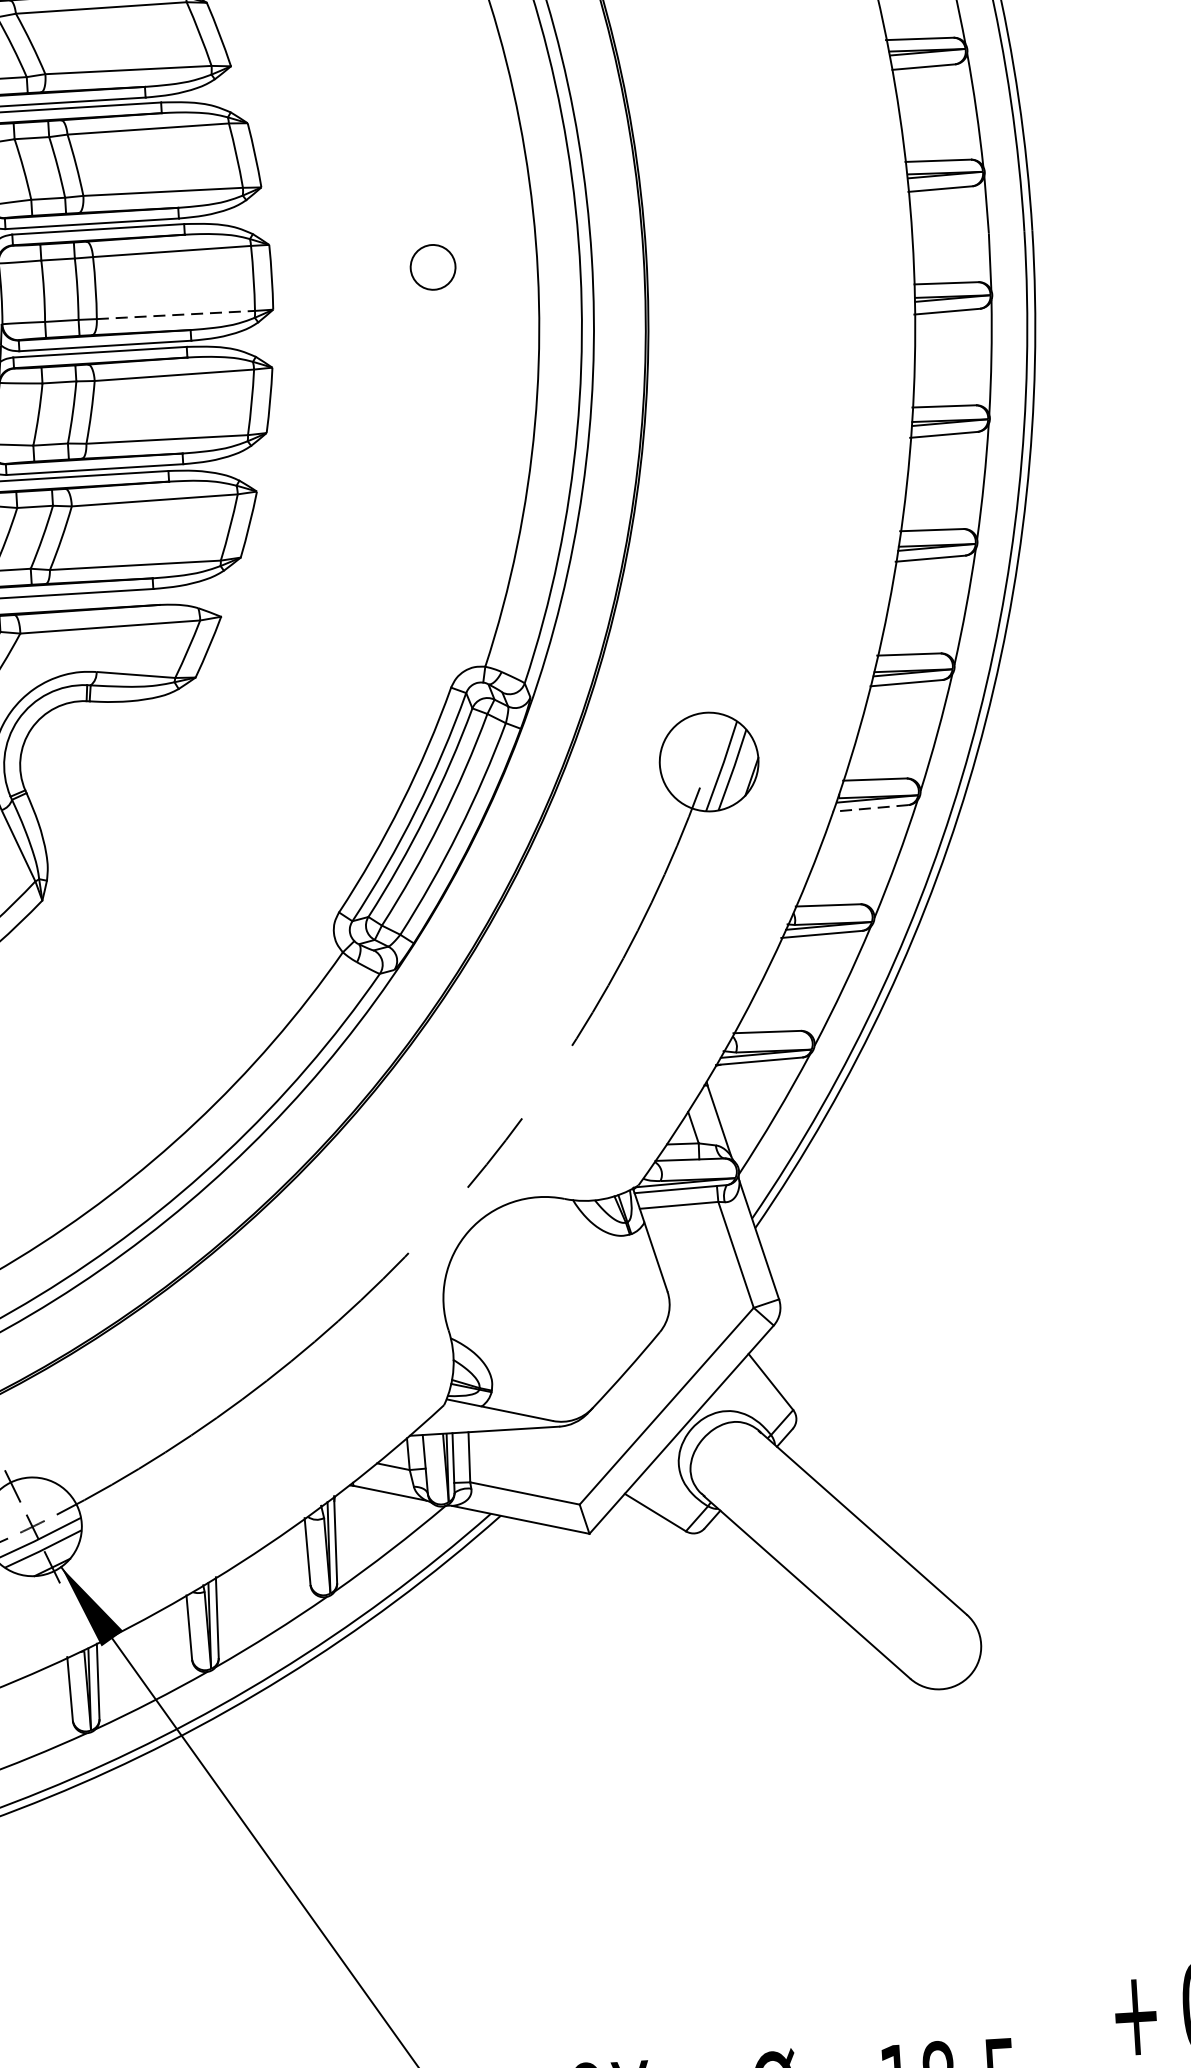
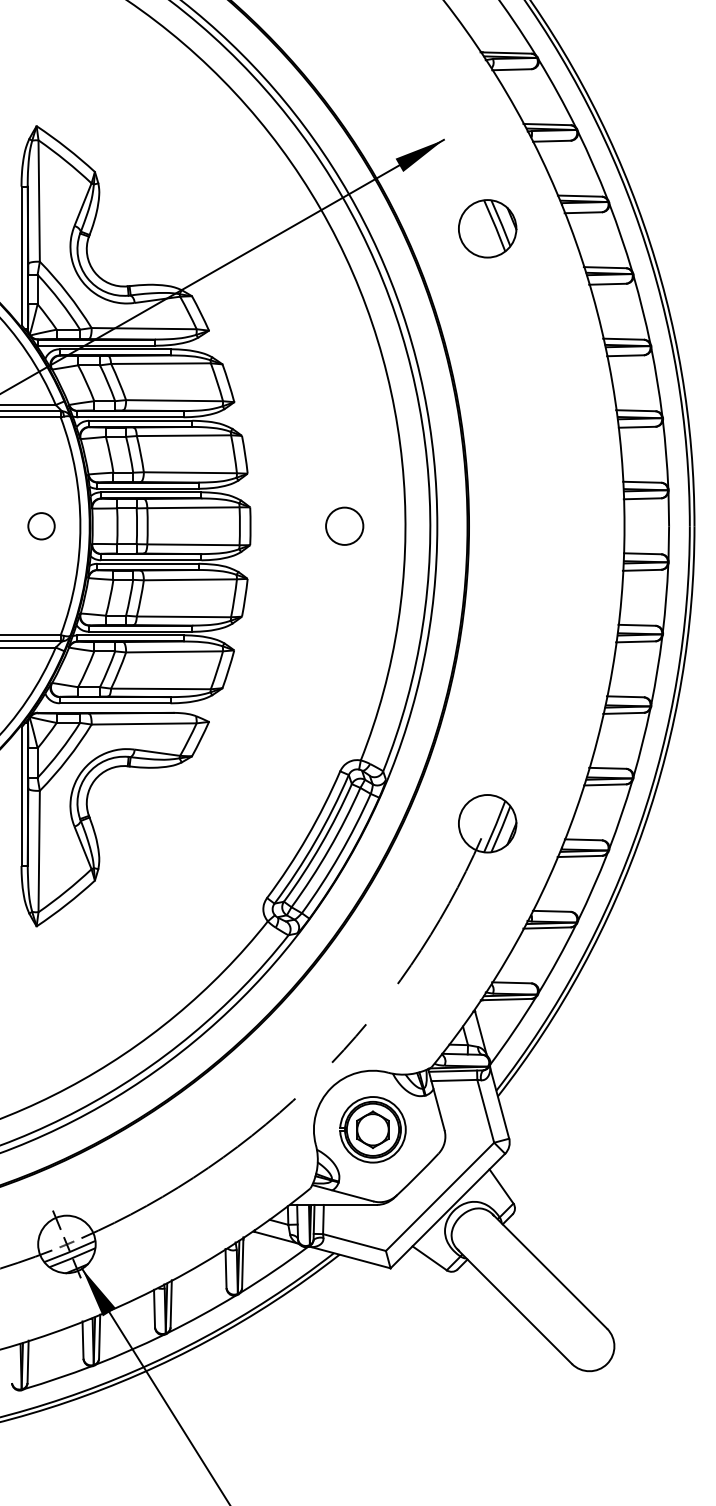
circle: (432, 266) -> (344, 525), size x1.43
line: (174, 314) -> (192, 544), dashed -> solid
line: (869, 808) -> (579, 856), dashed -> solid
part: (543, 1297) -> (372, 1129), added

